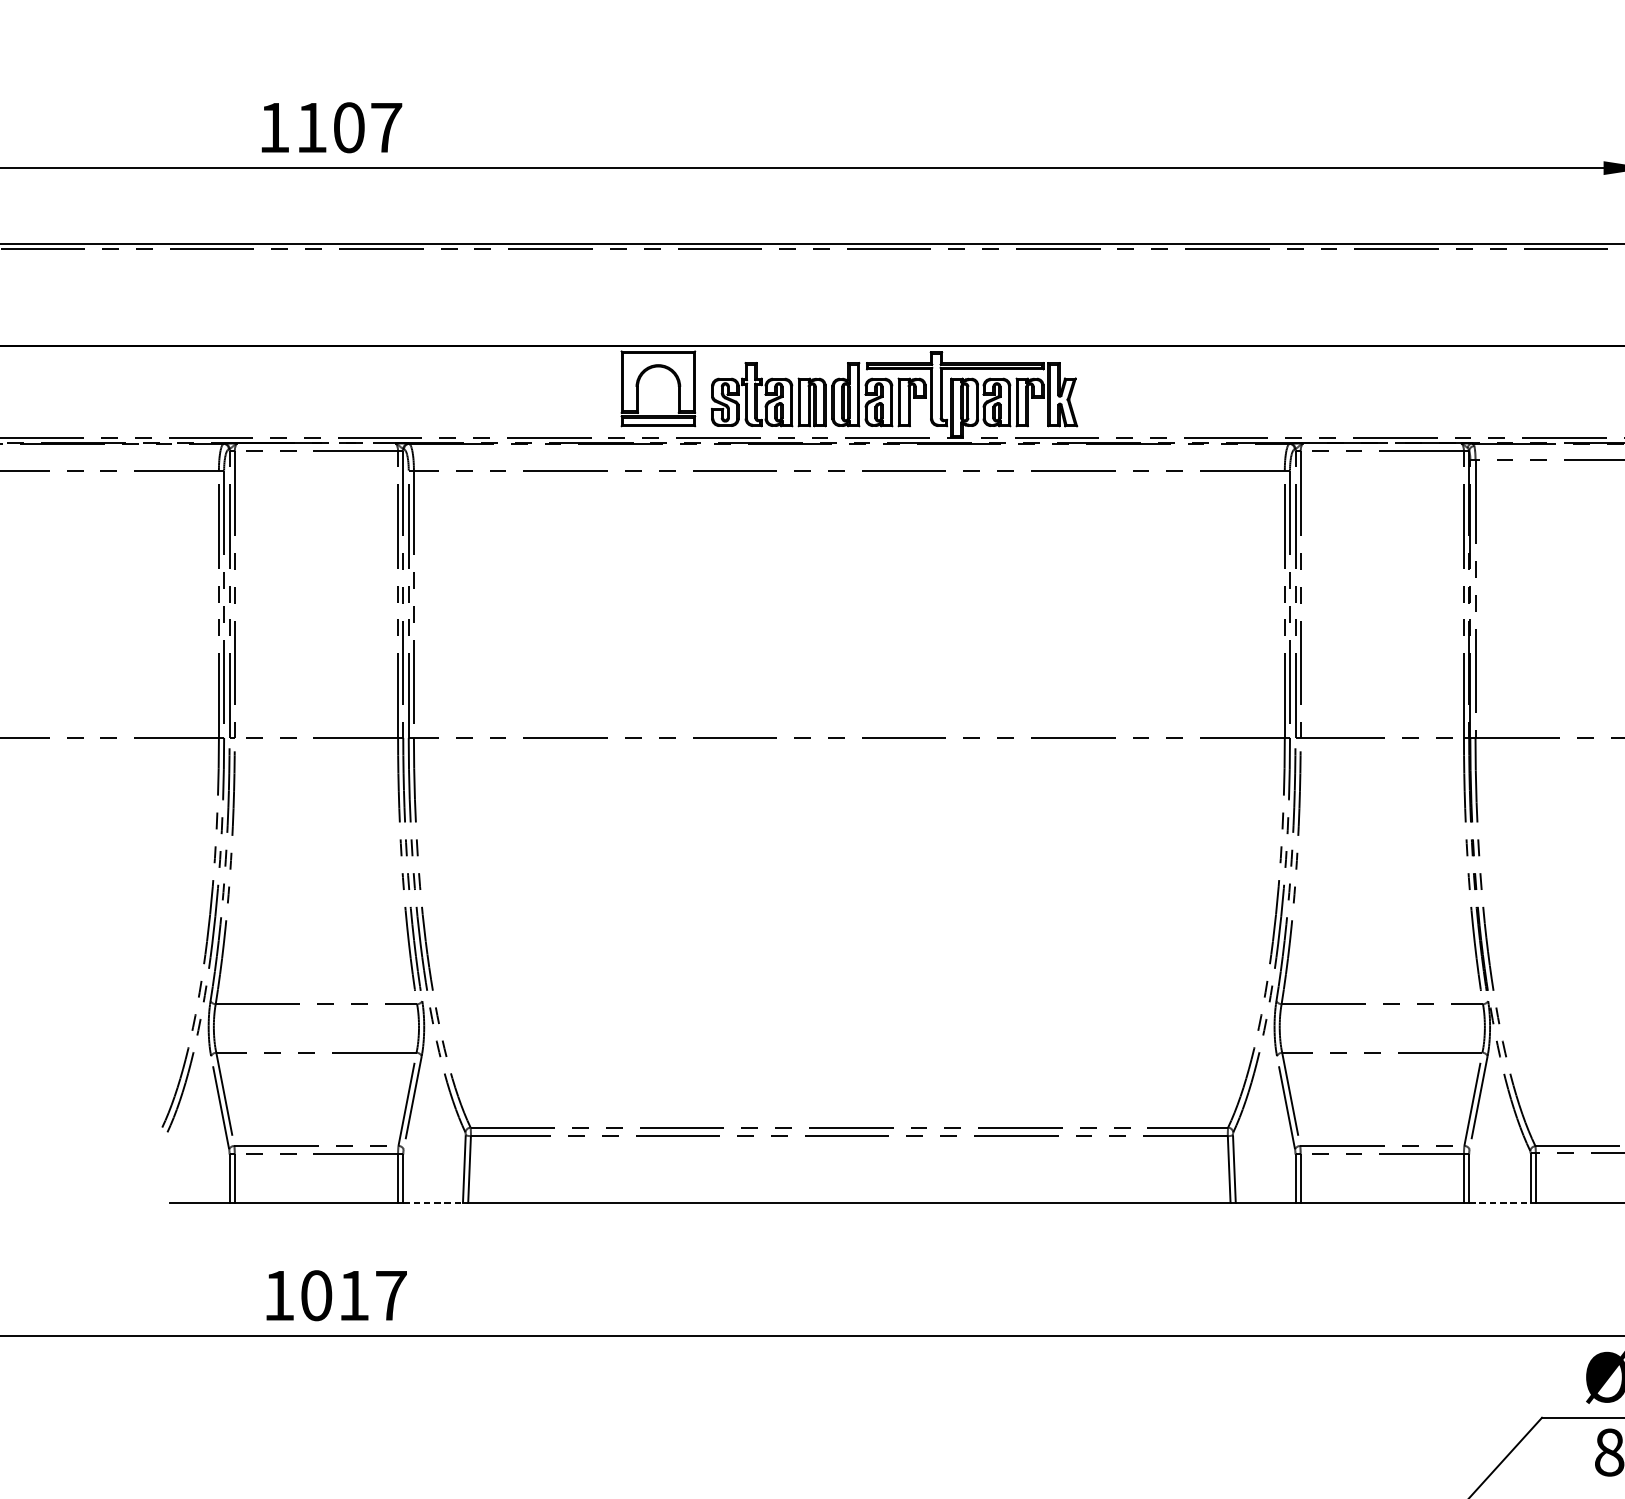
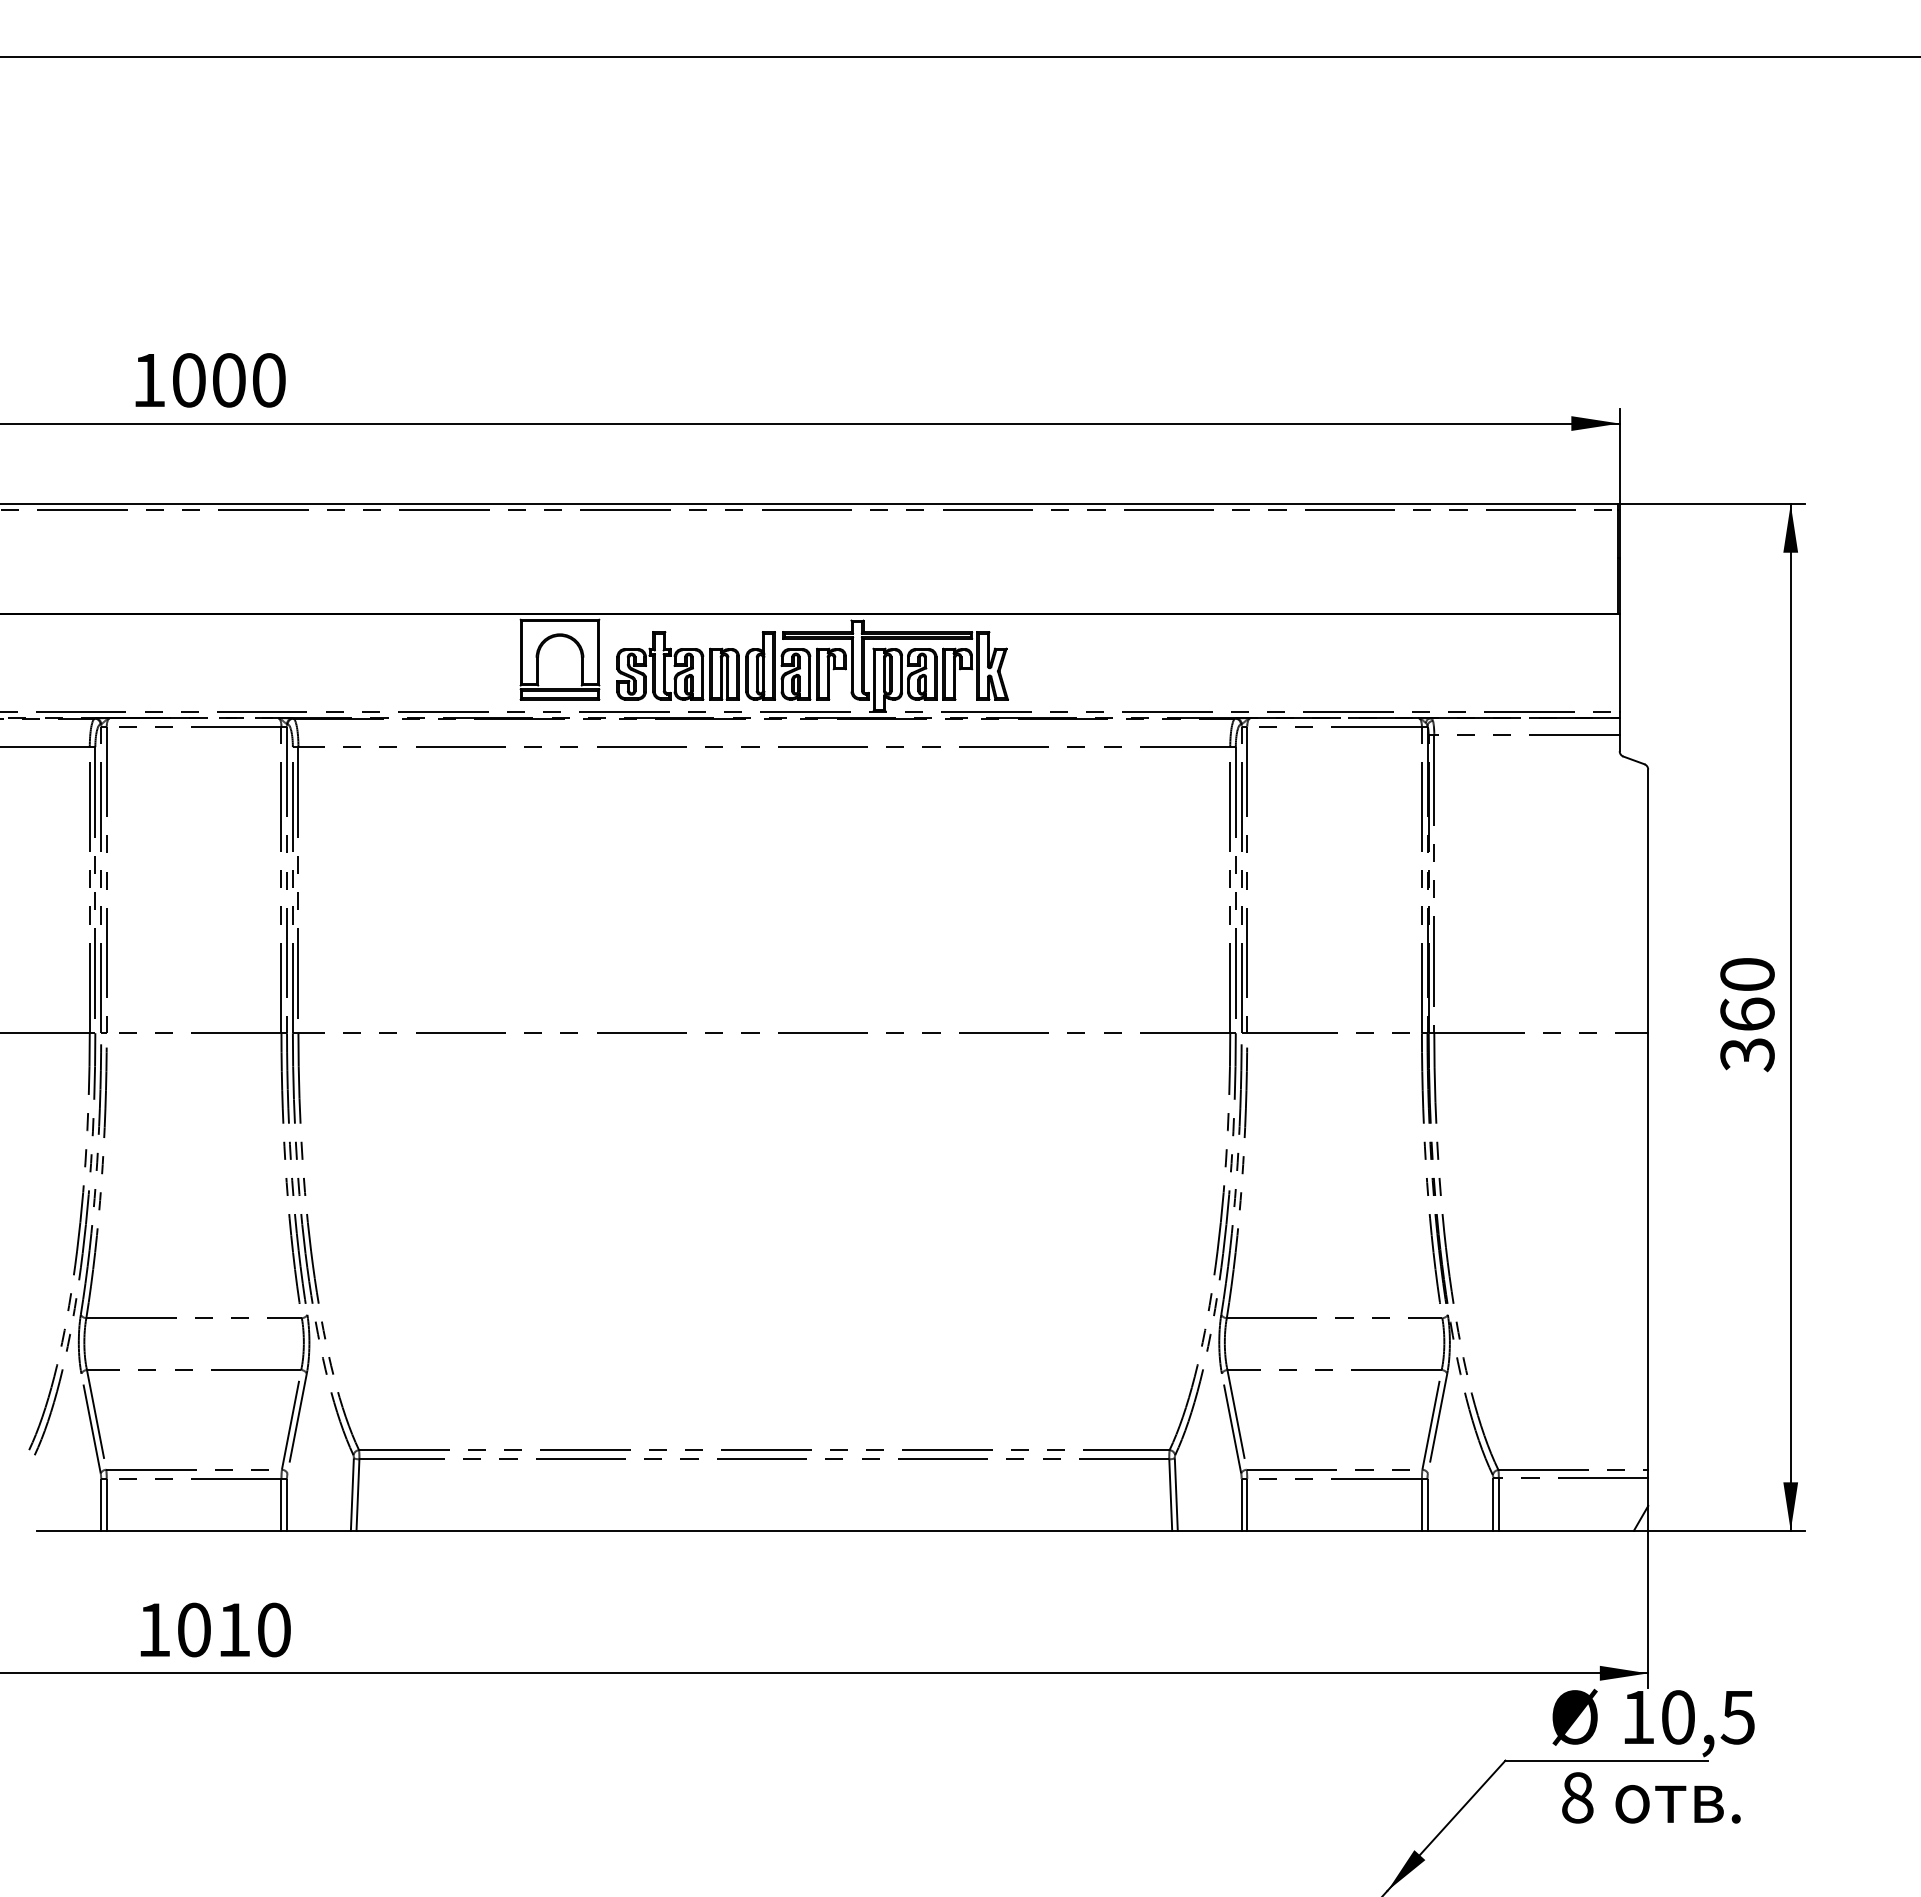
text: (349, 127) -> (229, 380), 1107 -> 1000
line: (432, 1202) -> (318, 1530), dashed -> solid
line: (1500, 1202) -> (1460, 1530), dashed -> solid
text: (391, 1295) -> (274, 1629), 1017 -> 1010

